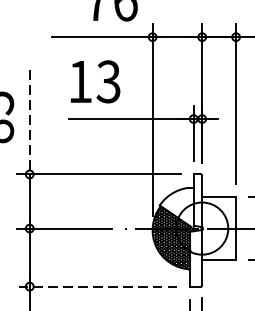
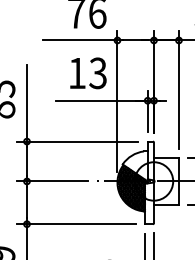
text: (95, 82) -> (88, 73), moved
line: (29, 122) -> (26, 103), dashed -> solid
line: (96, 287) -> (76, 224), dashed -> solid

